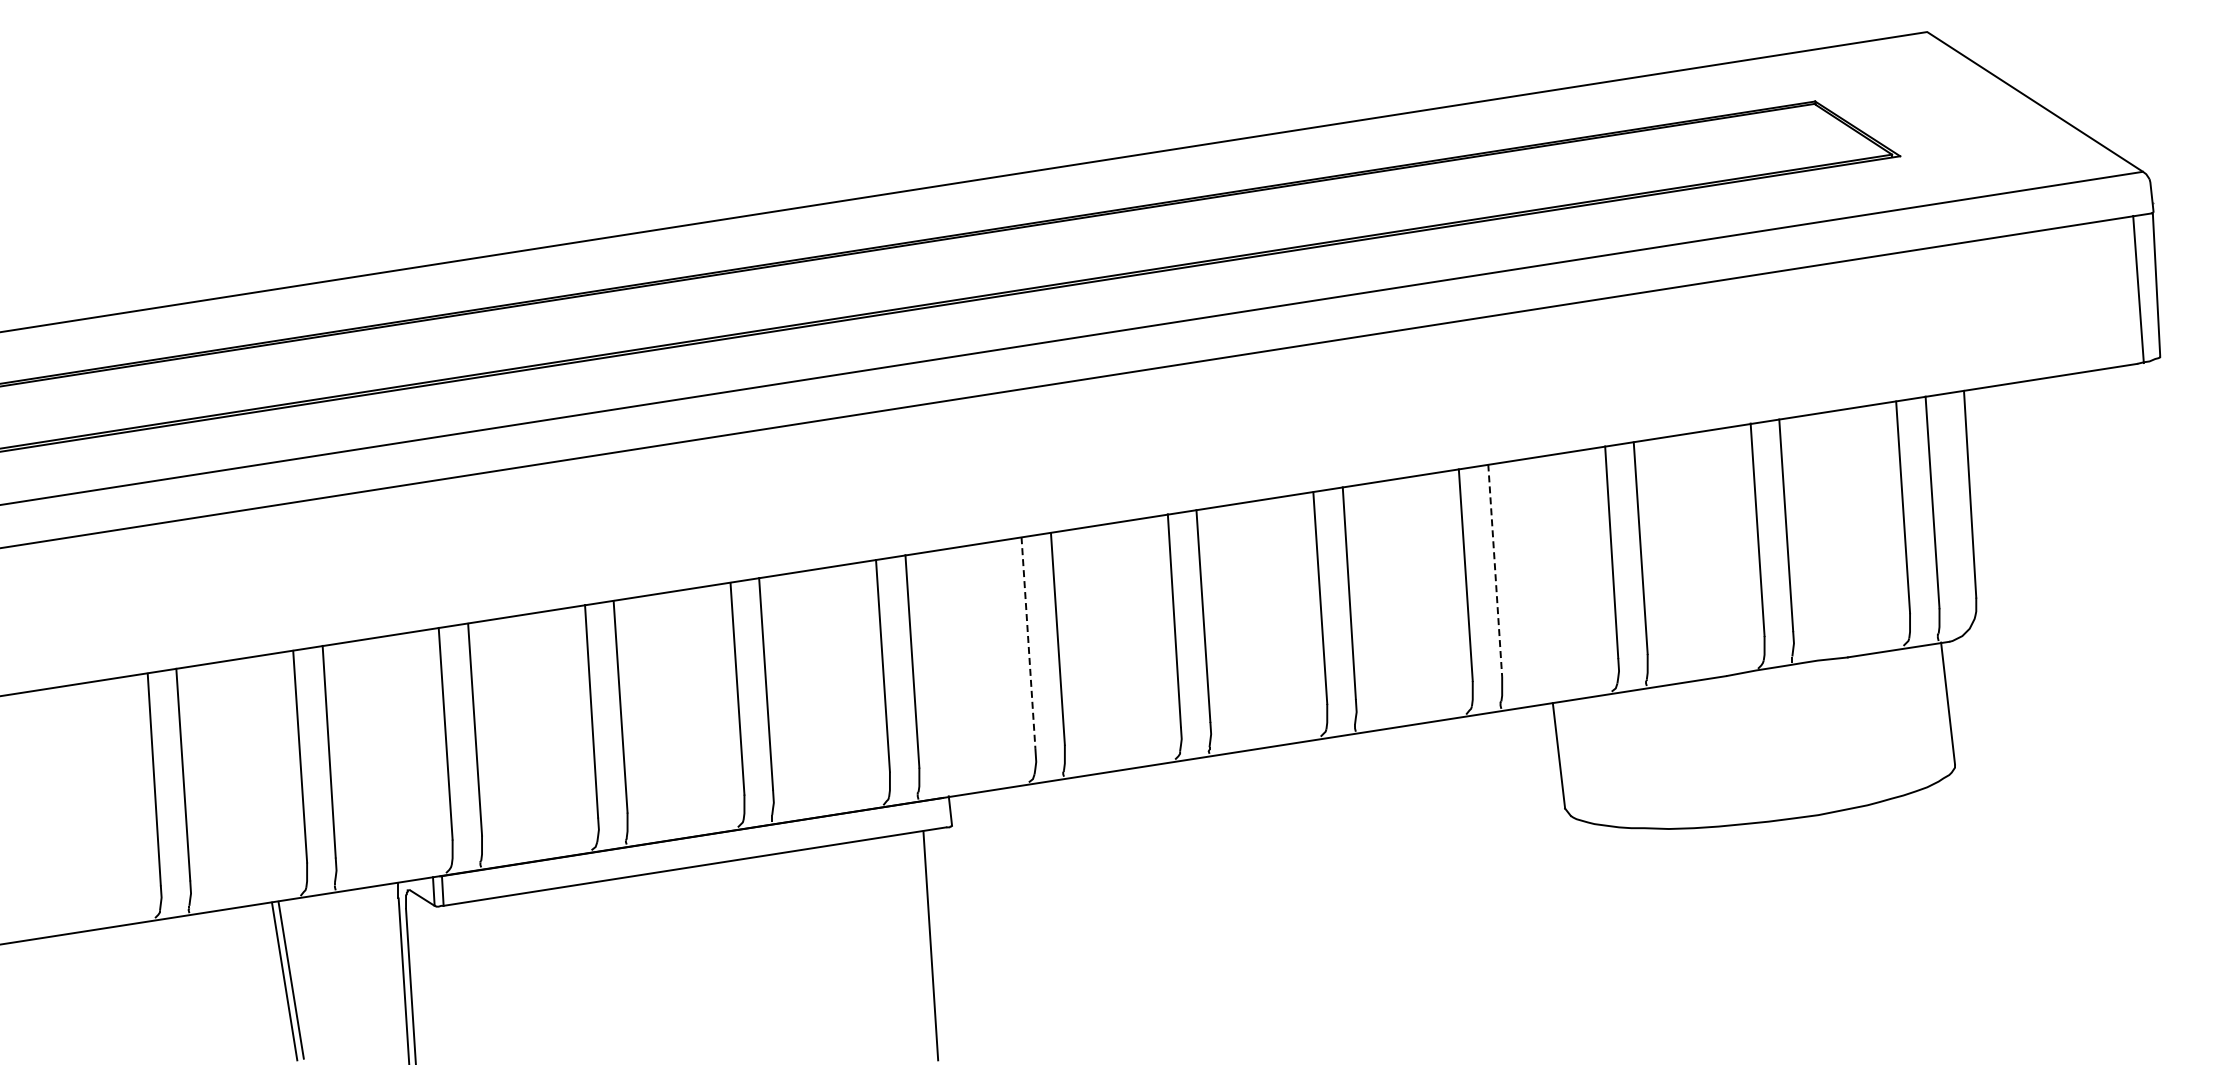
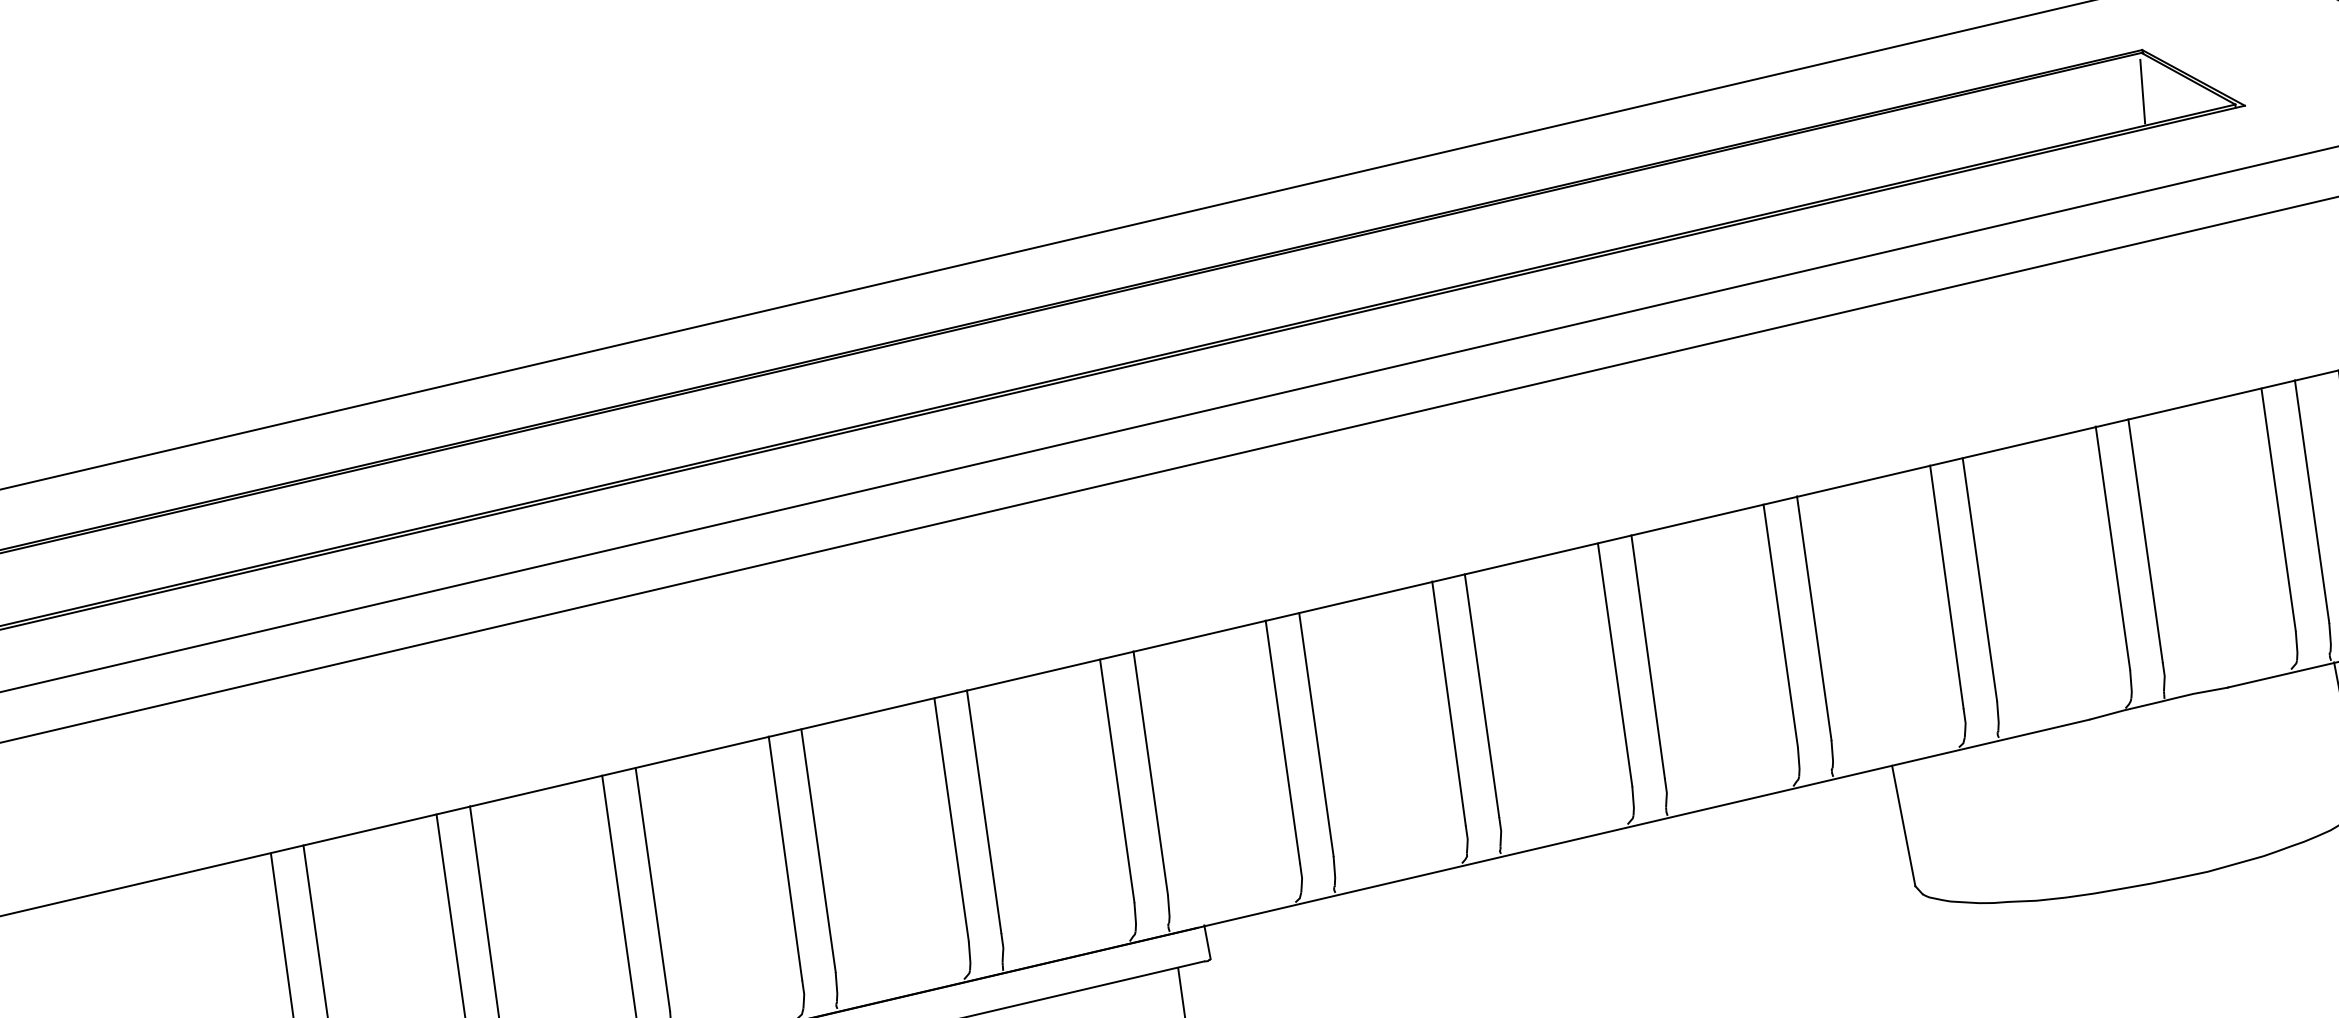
line: (1812, 137) -> (2142, 91), added
line: (1495, 571) -> (1814, 619), dashed -> solid
line: (1028, 643) -> (1282, 742), dashed -> solid

